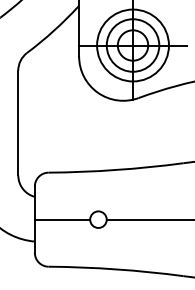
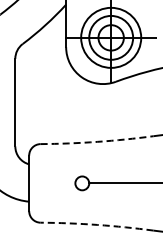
arc: (116, 169) -> (97, 141), solid -> dashed
line: (62, 219) -> (52, 183), removed
arc: (116, 268) -> (97, 224), solid -> dashed

